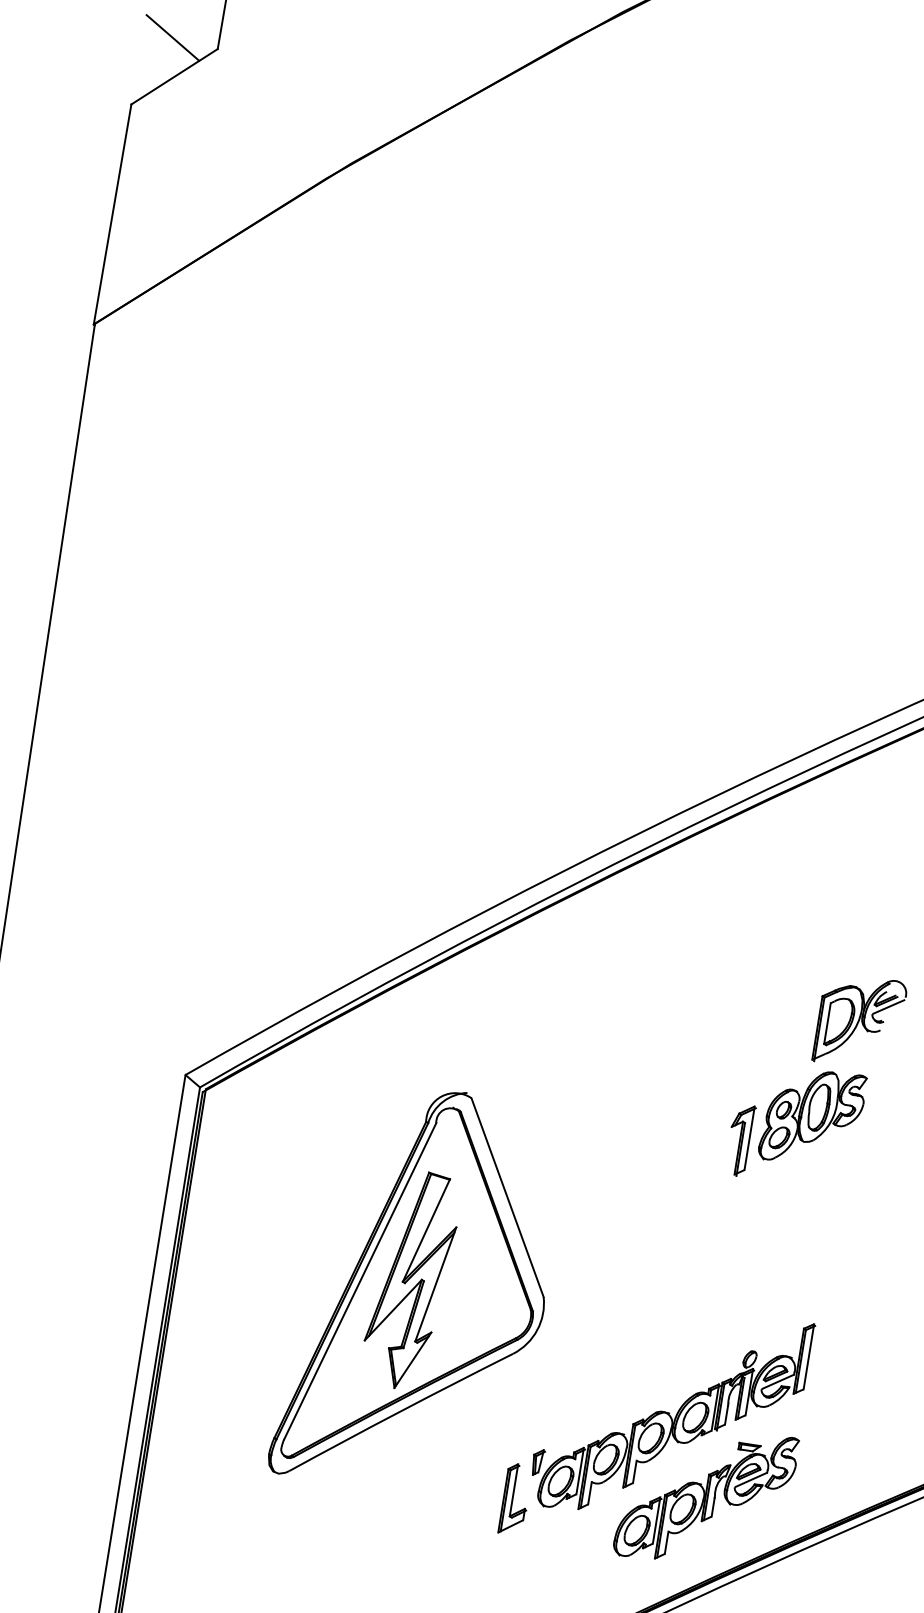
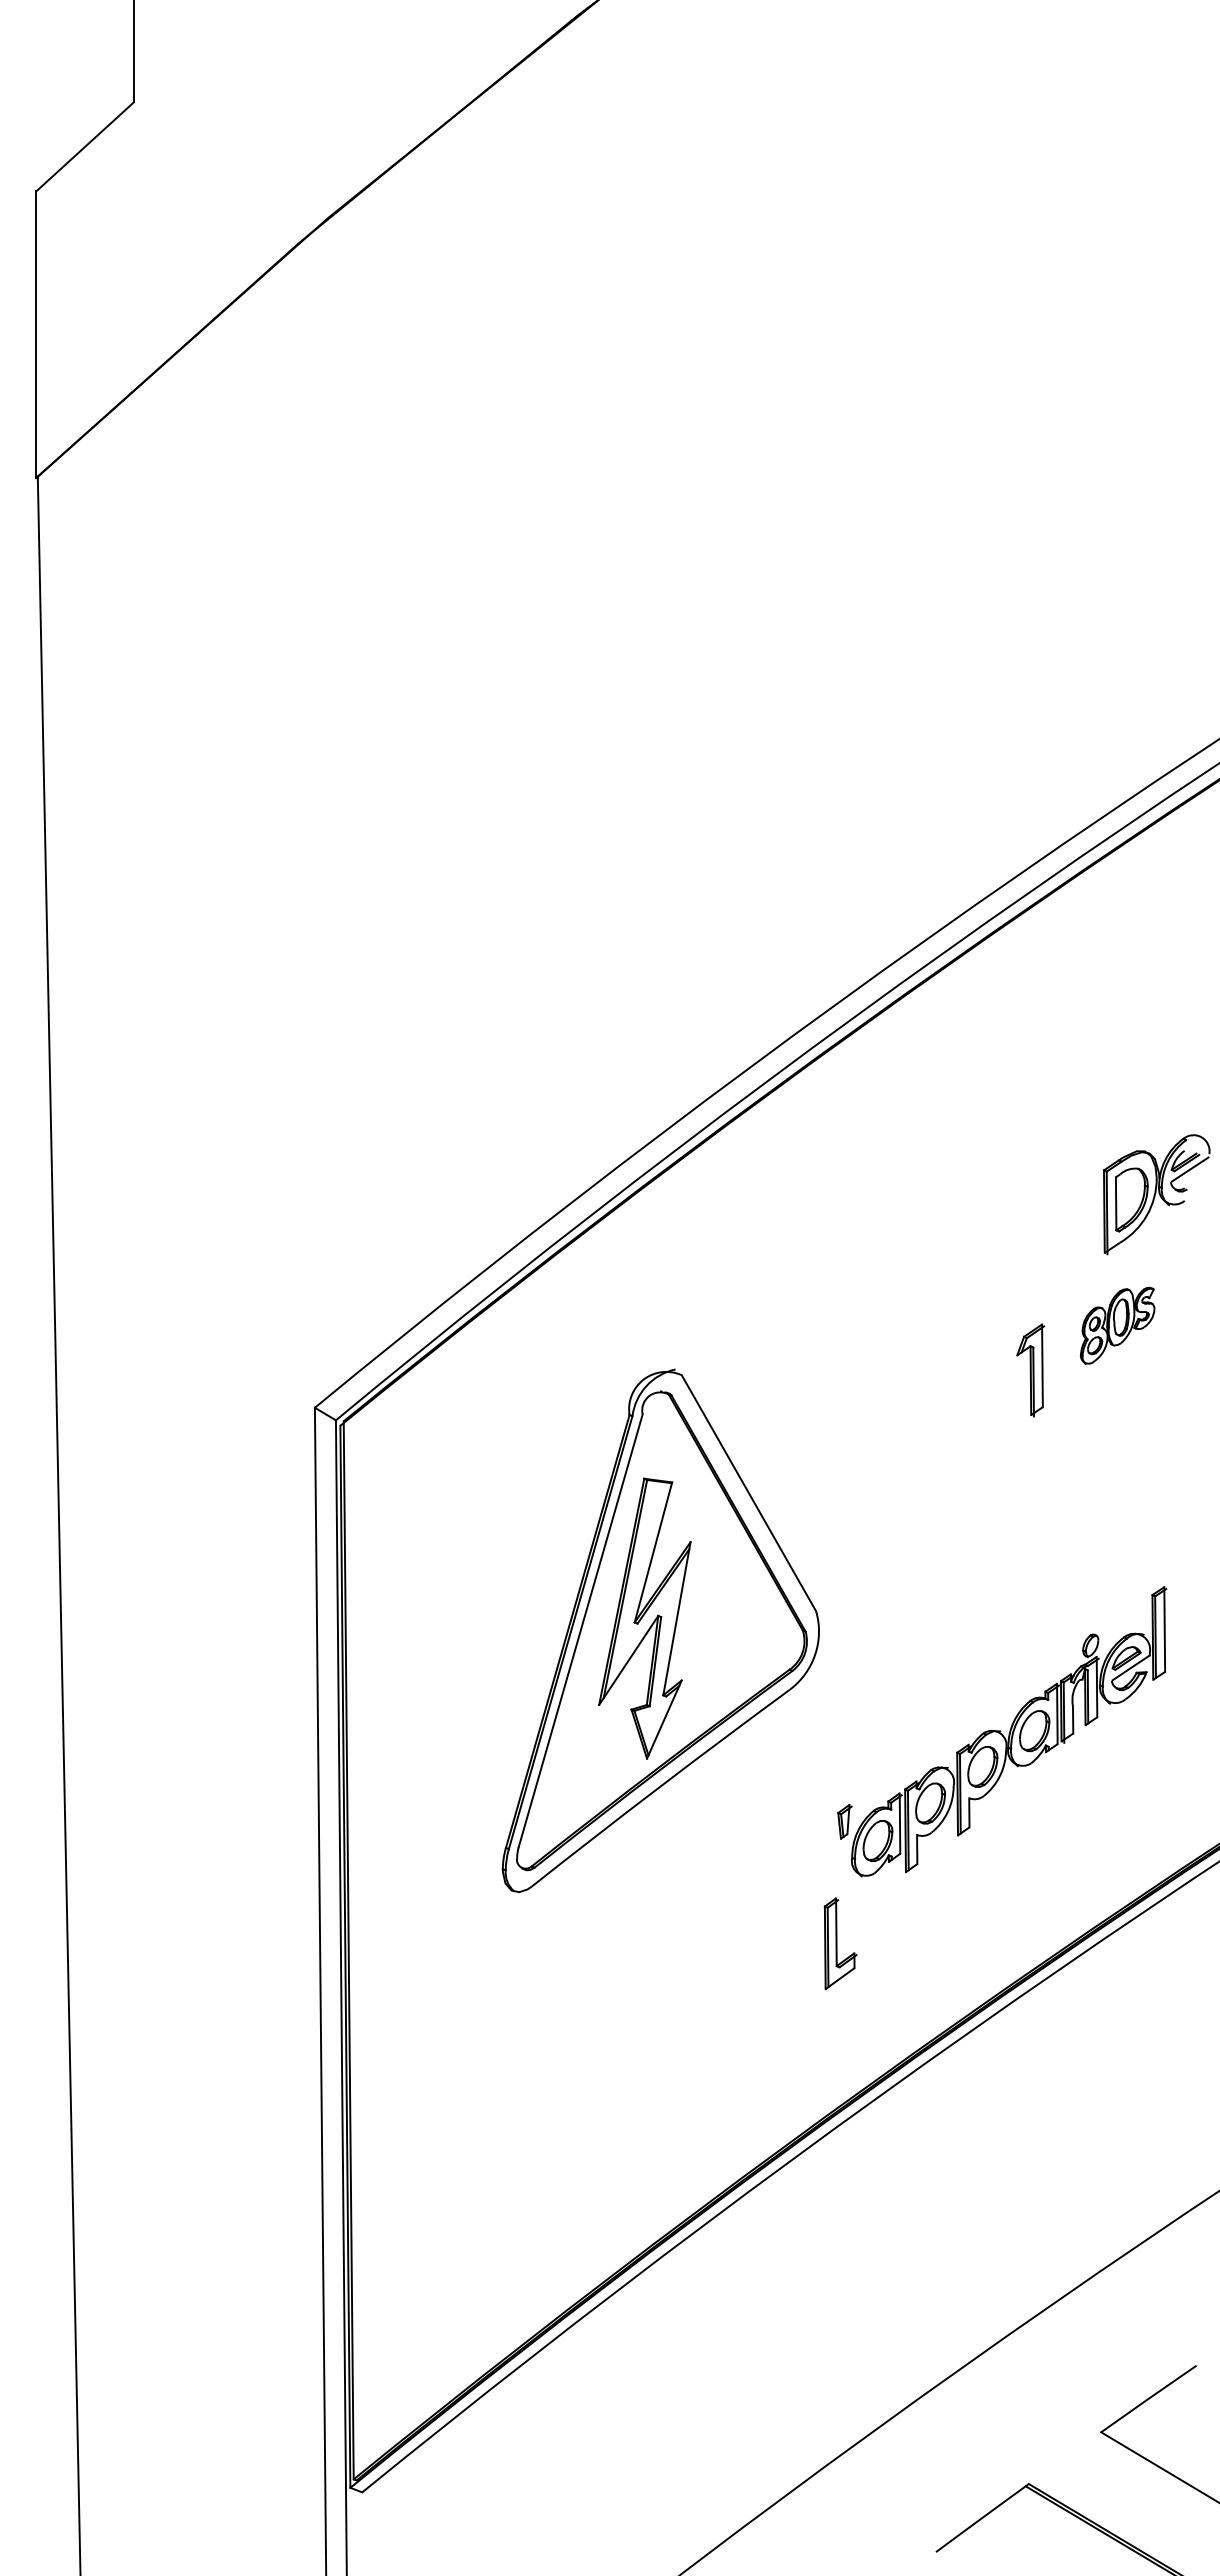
line: (172, 37) -> (74, 97), removed
part: (812, 1117) -> (1117, 1325), size x0.6
part: (705, 1496) -> (1064, 1828), removed
part: (515, 1499) -> (840, 1943), moved

